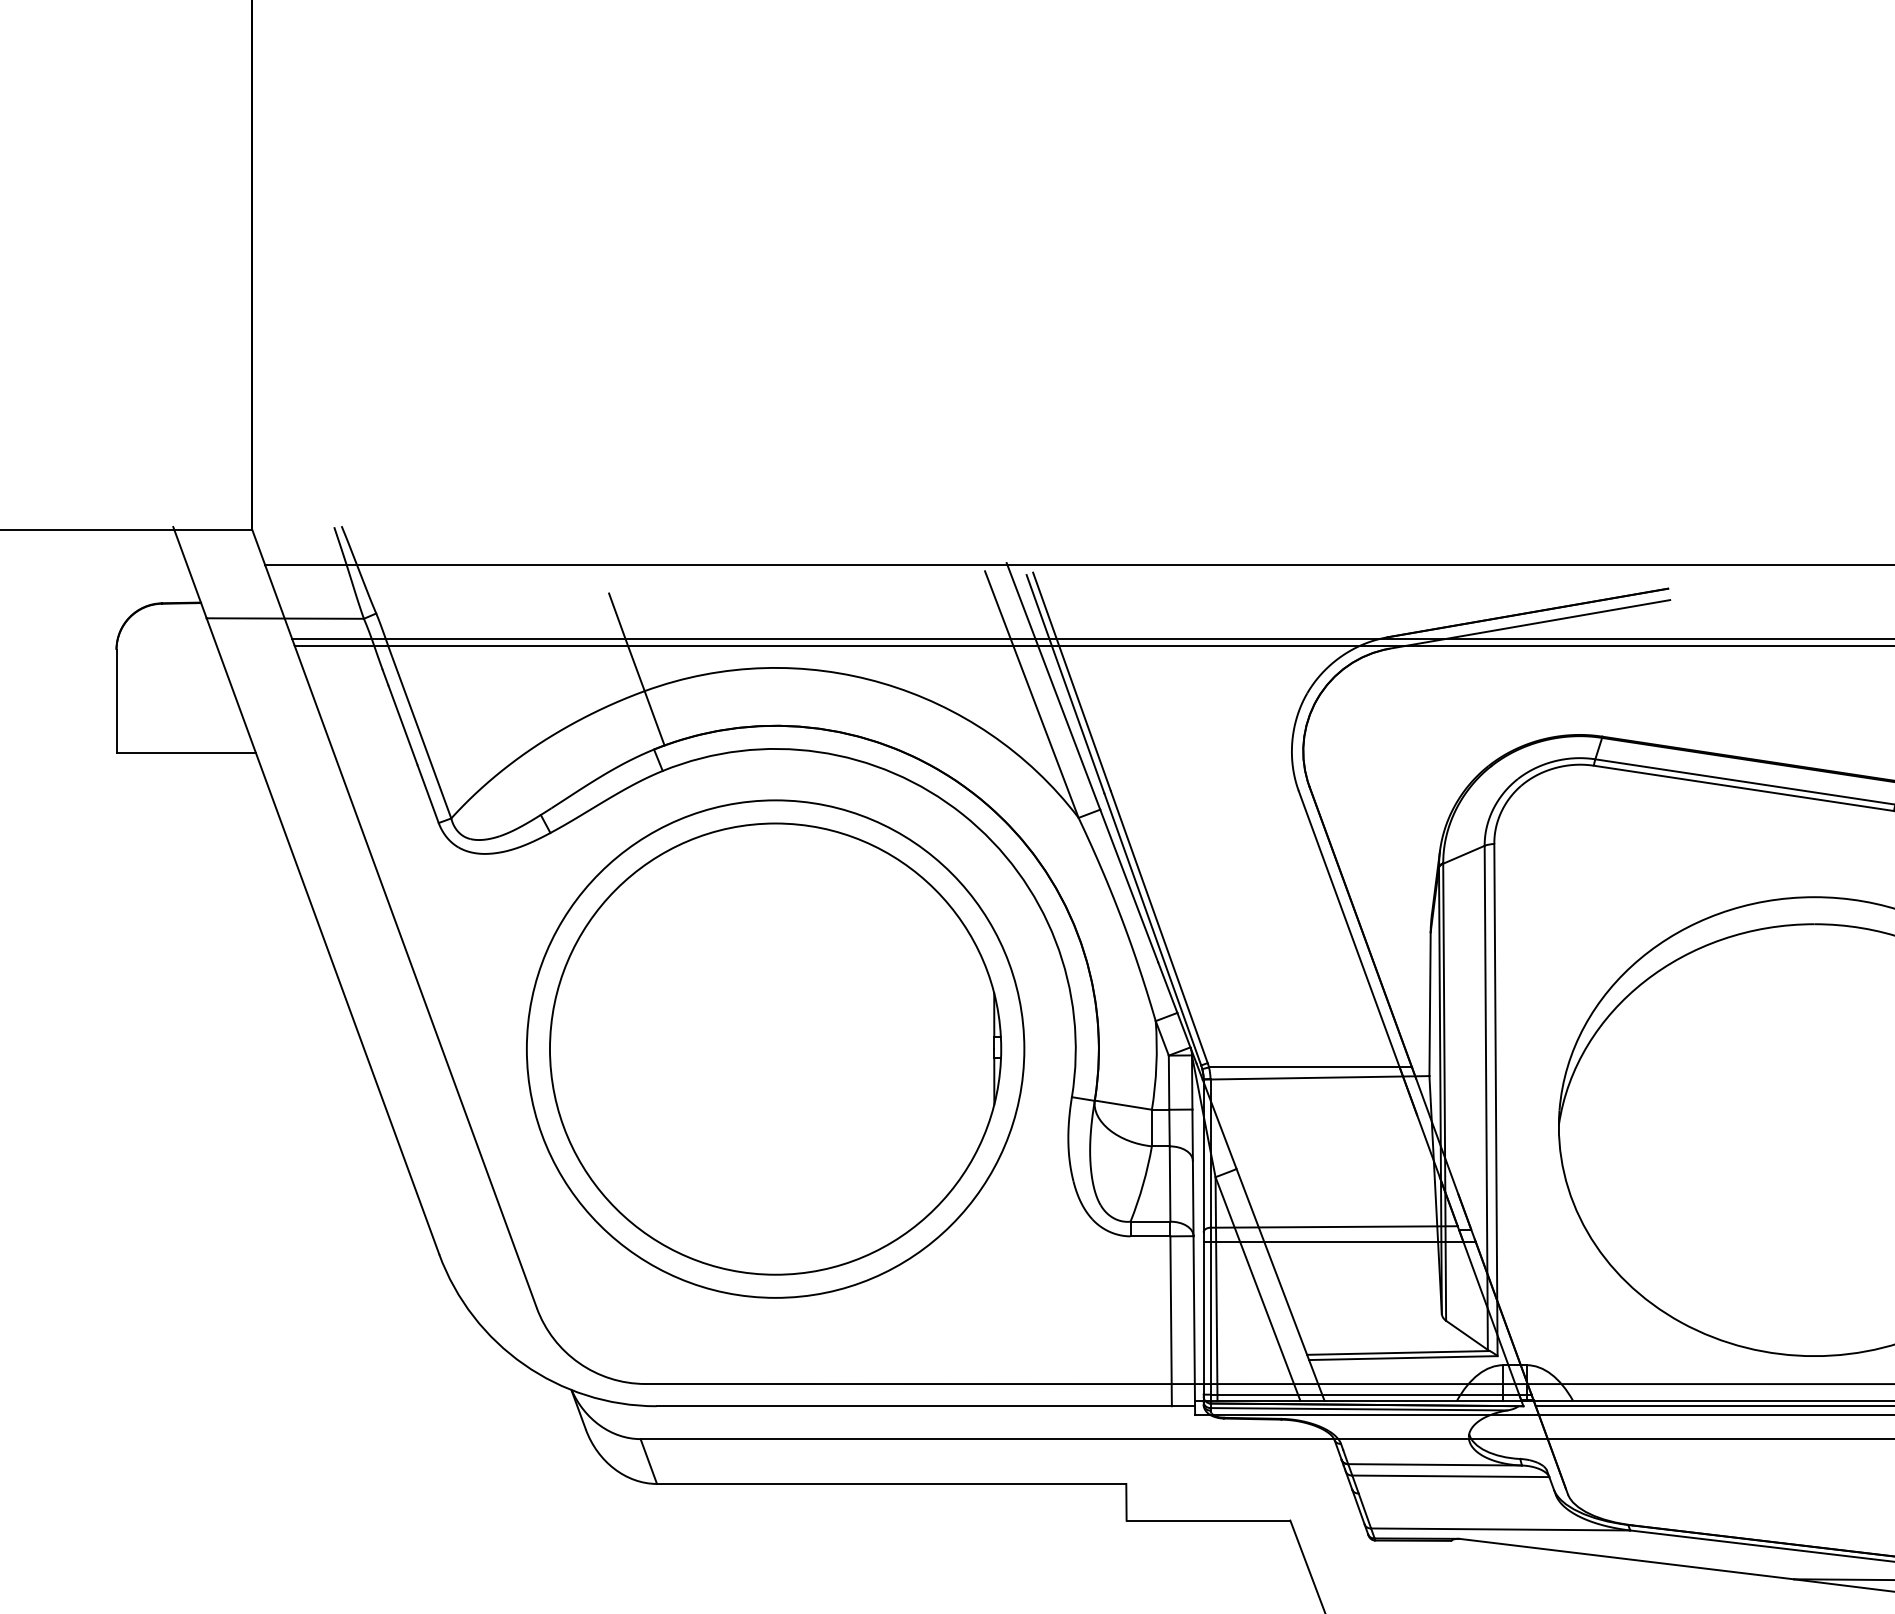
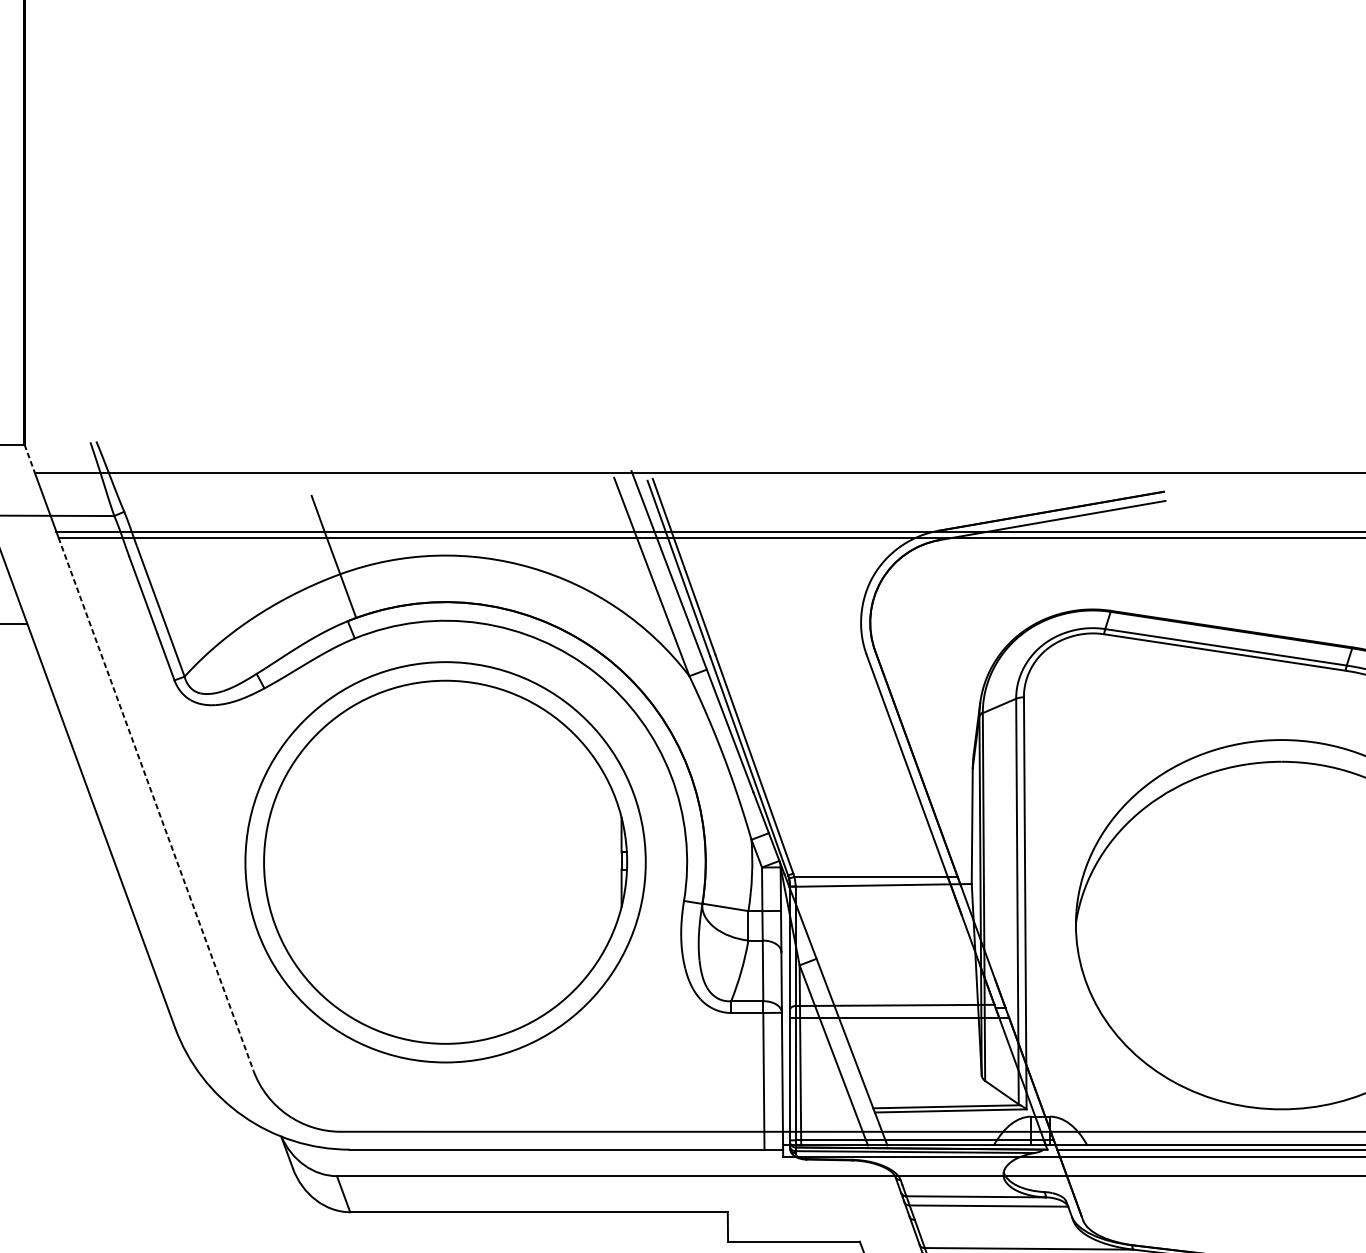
line: (258, 547) -> (29, 458), solid -> dashed
line: (415, 976) -> (155, 803), solid -> dashed

